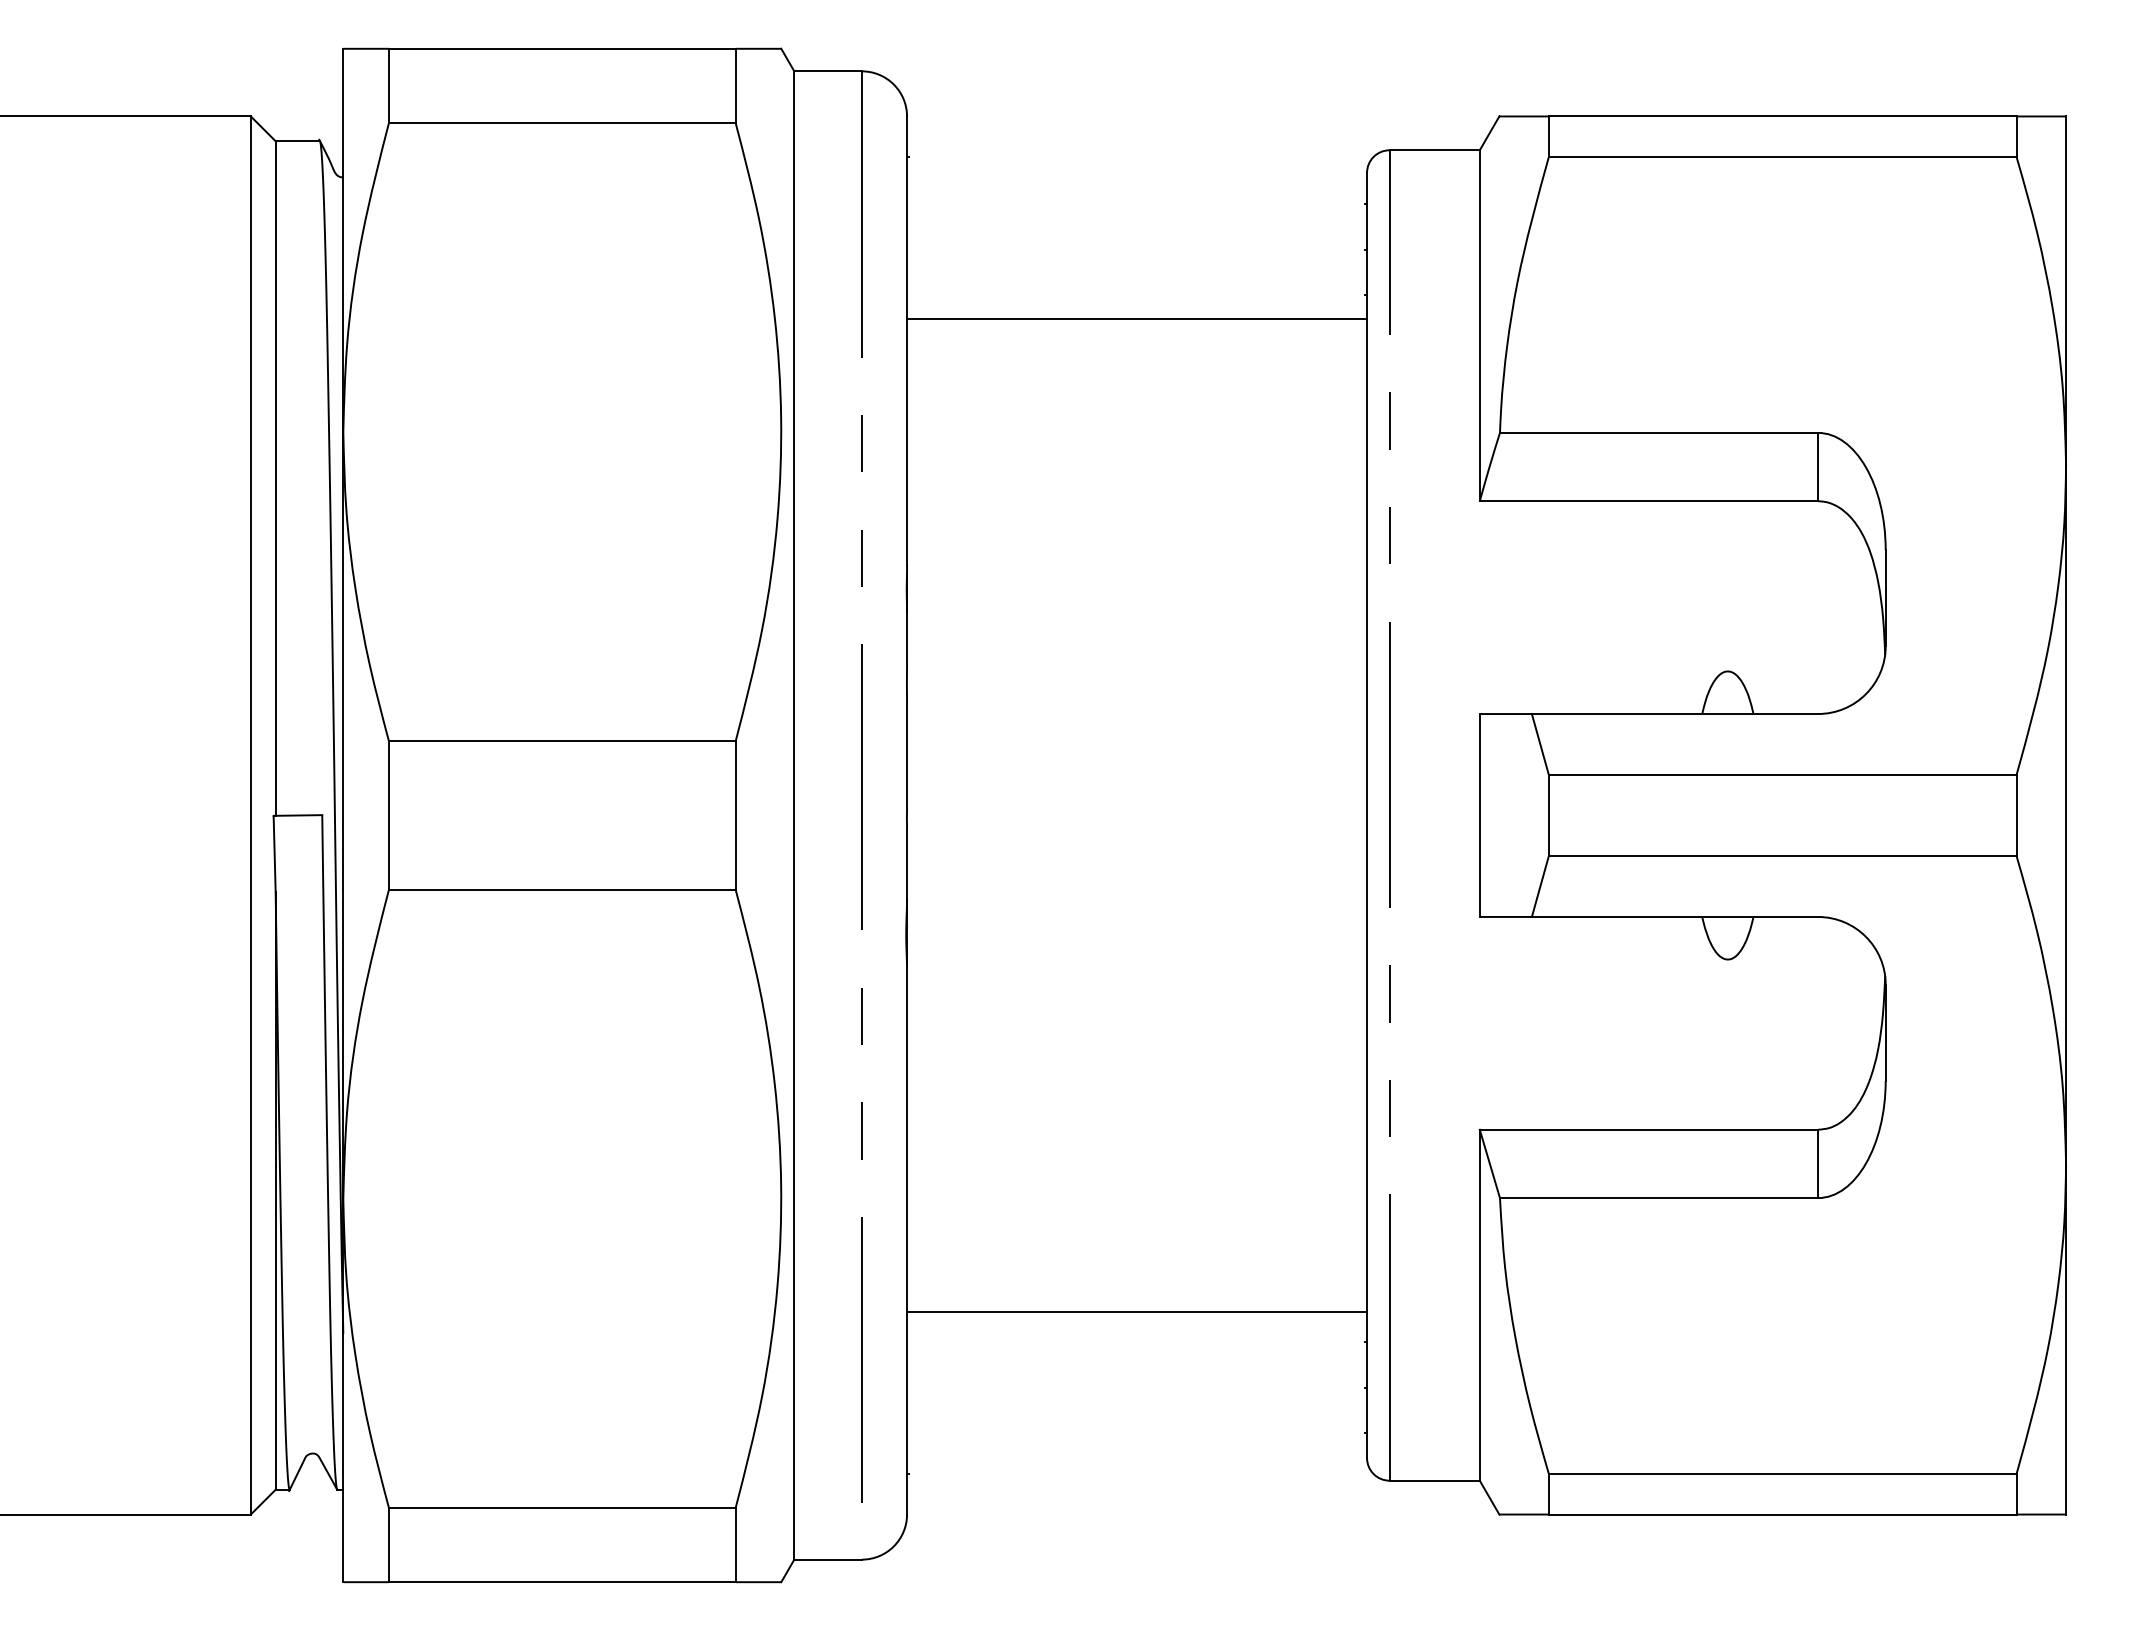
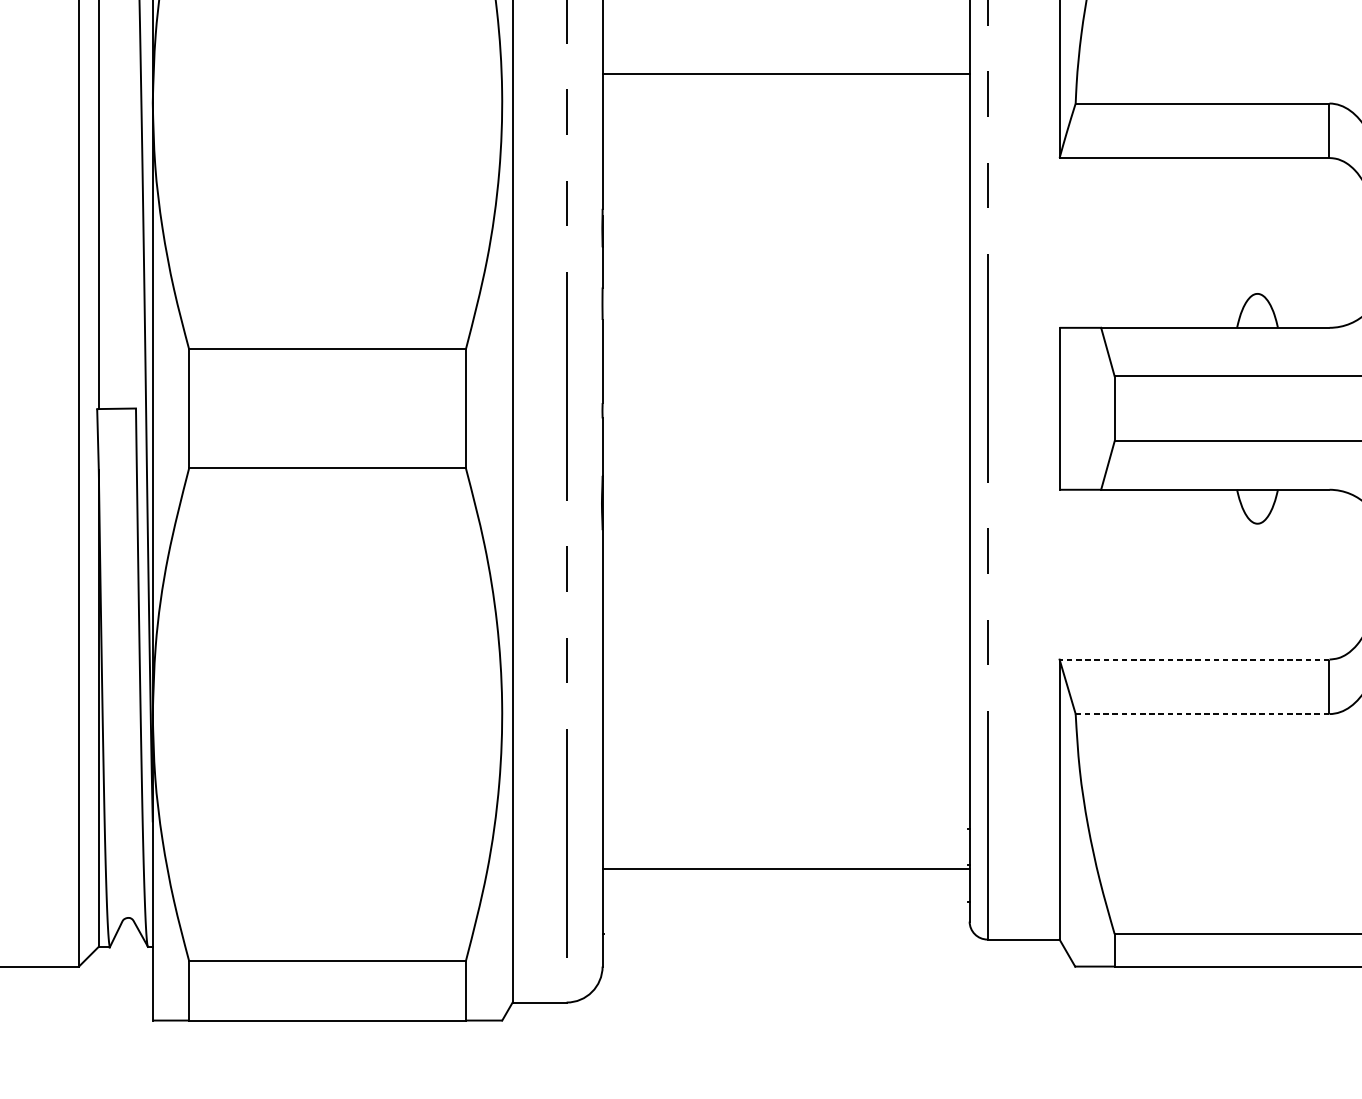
line: (1137, 319) -> (786, 74), moved
line: (1648, 1129) -> (1194, 659), solid -> dashed
line: (1659, 1198) -> (1202, 714), solid -> dashed
line: (1137, 1311) -> (786, 869), moved

